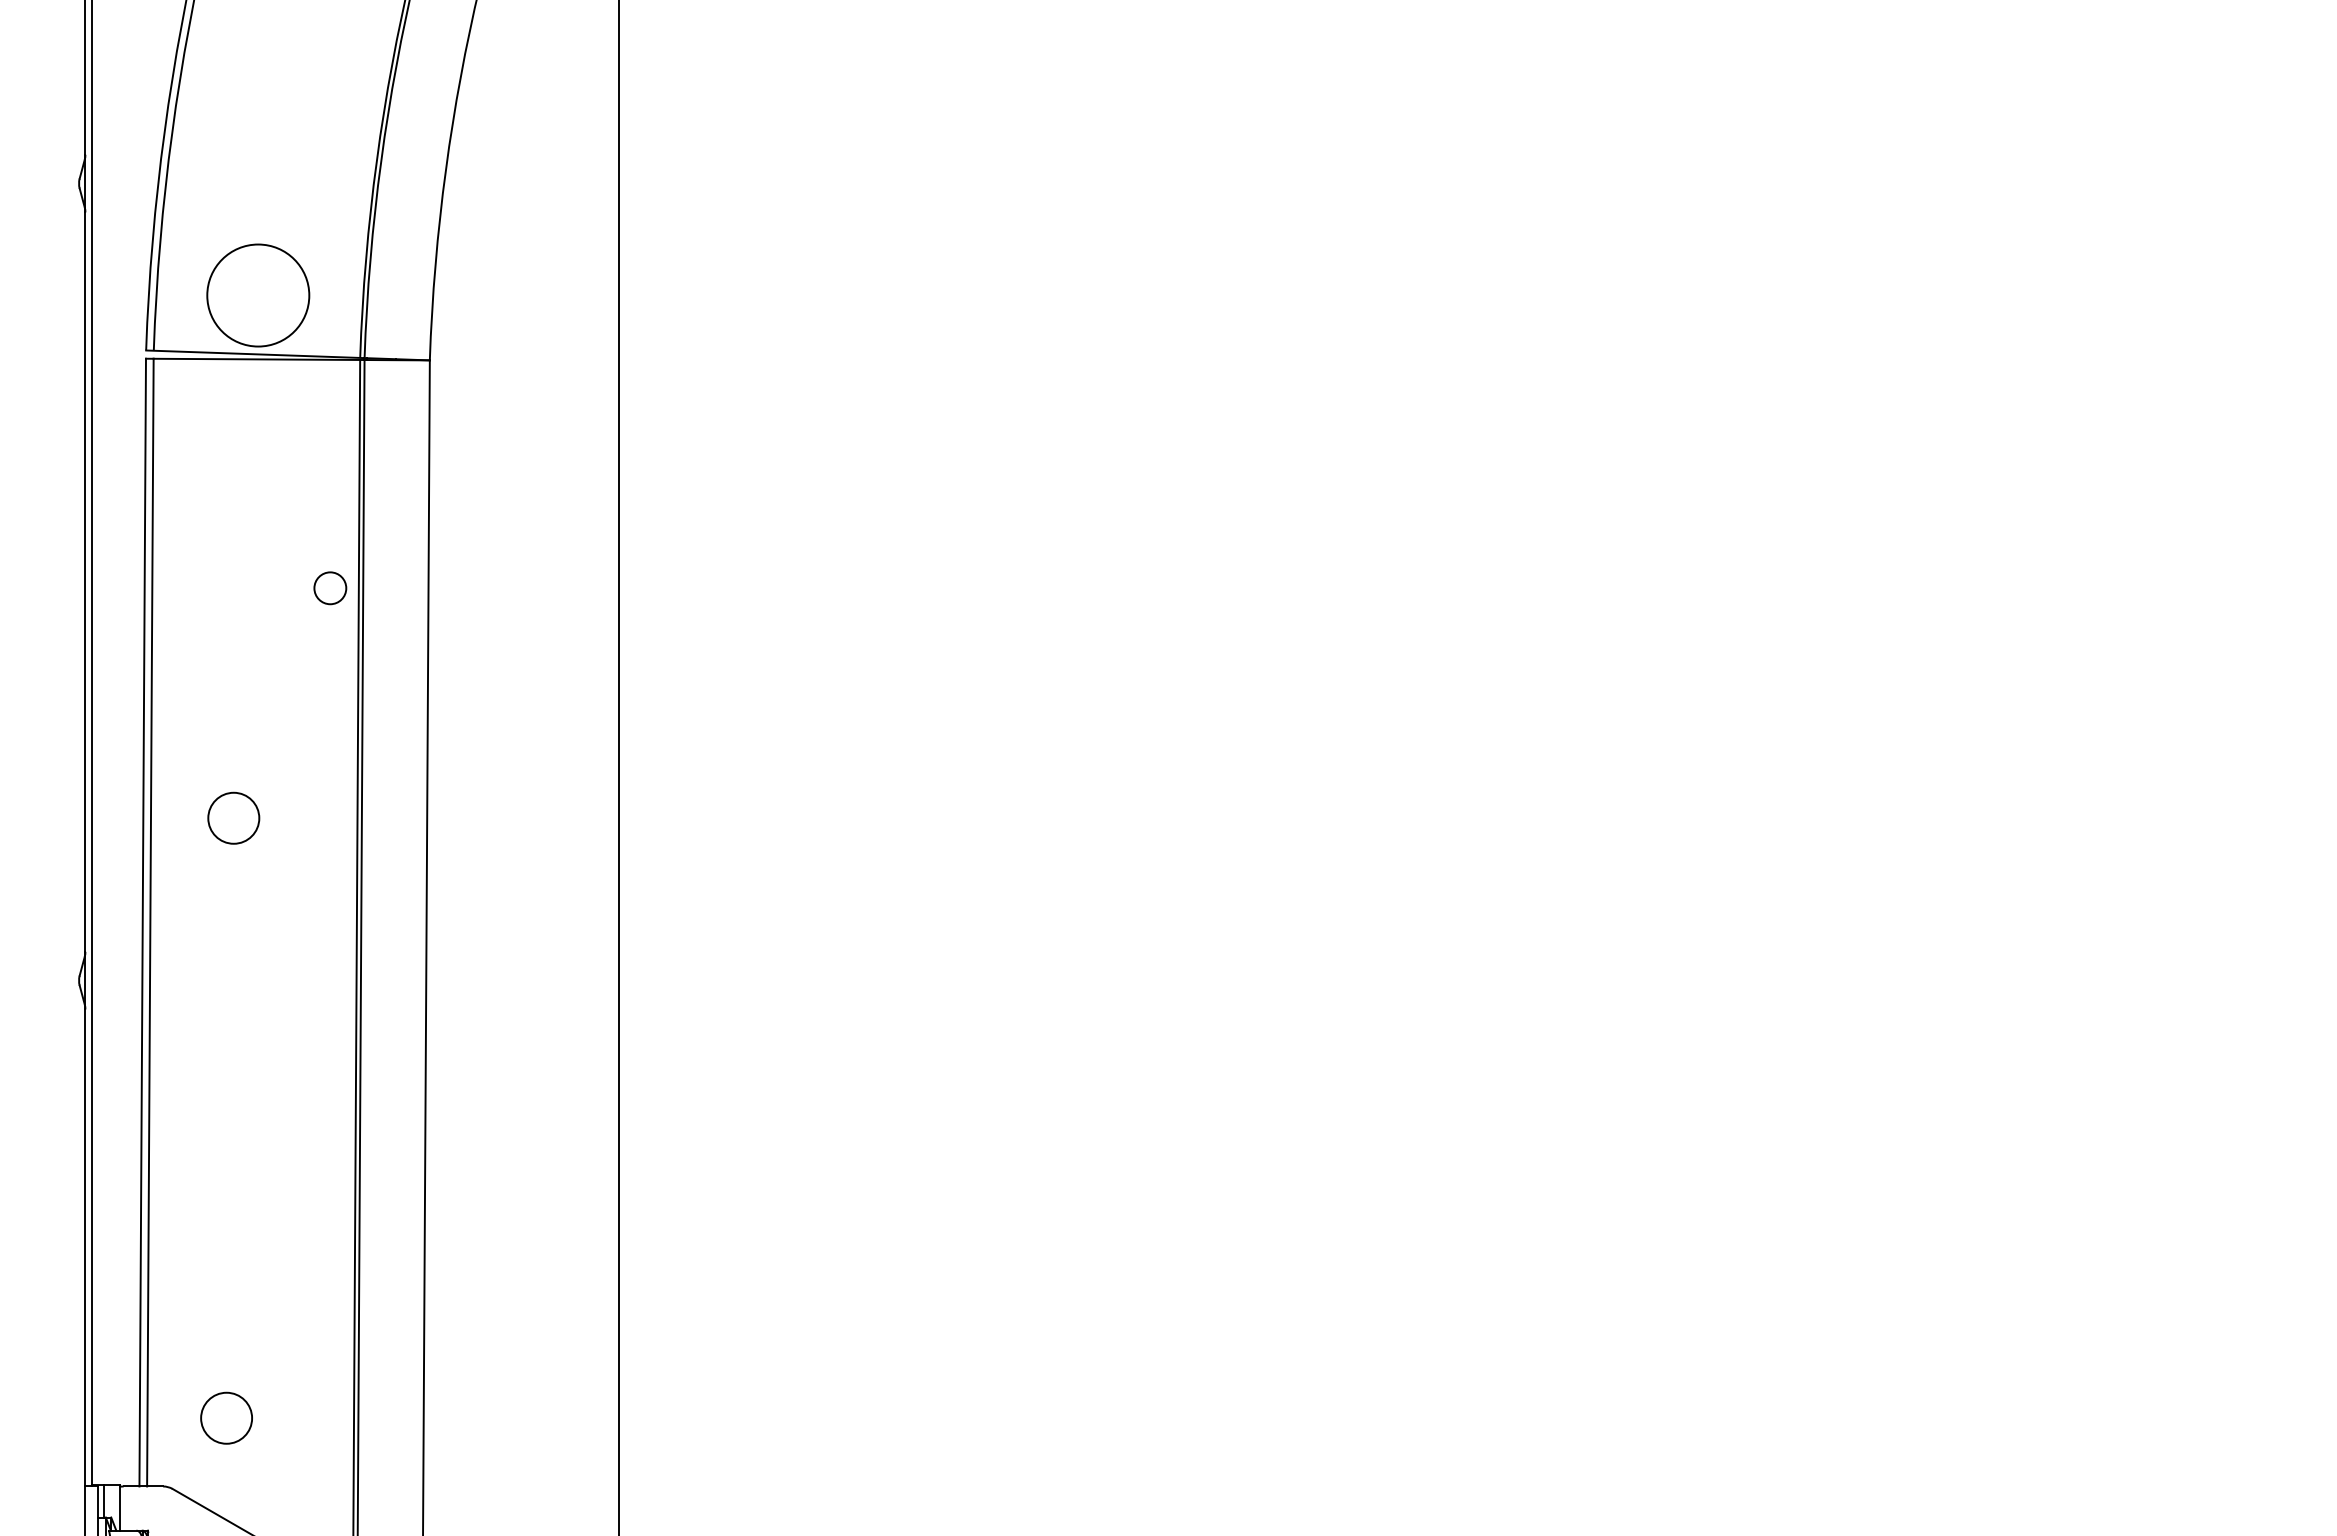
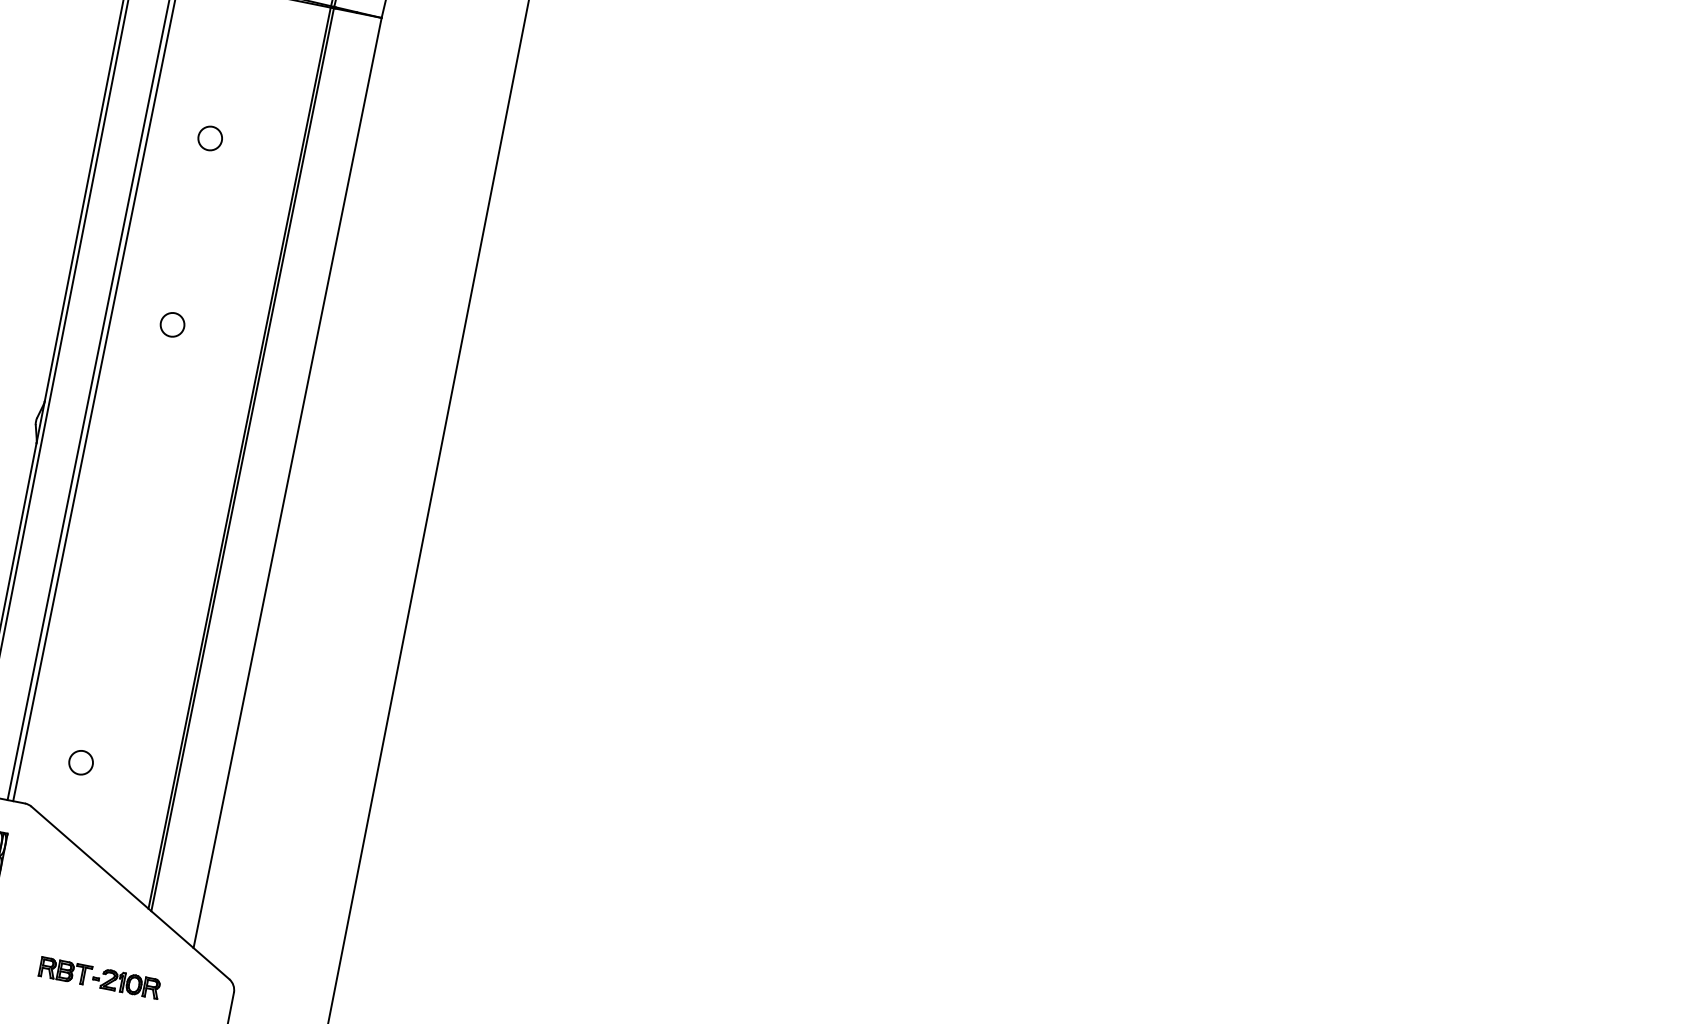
circle: (330, 588) -> (210, 138), moved
circle: (233, 818) -> (172, 324), size x0.62
circle: (226, 1418) -> (81, 762), size x0.62

